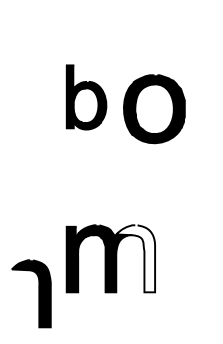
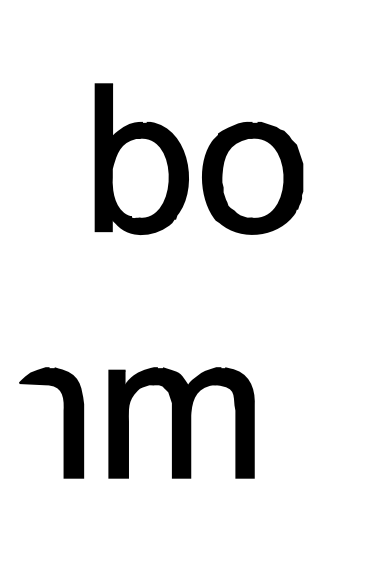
part: (86, 97) -> (141, 159), size x1.43
fill: (135, 258) -> (221, 422), added
part: (38, 293) -> (63, 422), moved

